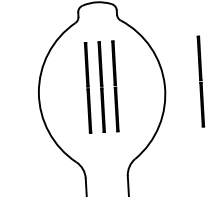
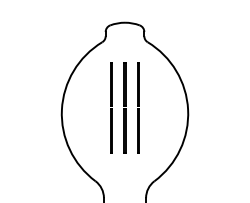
line: (201, 80) -> (224, 106), removed

